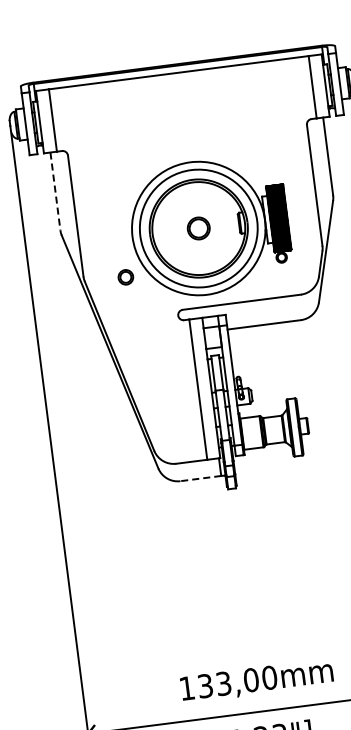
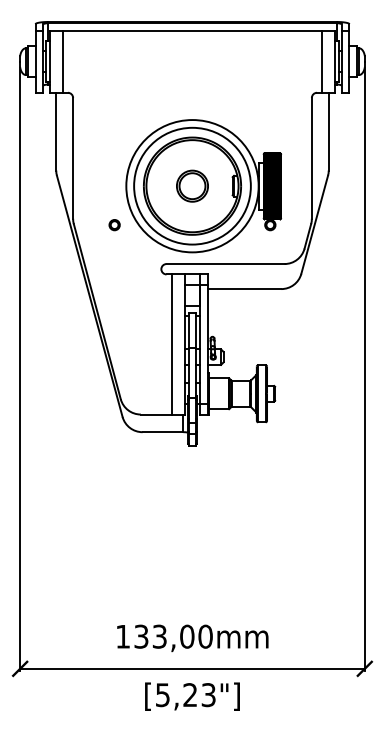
line: (55, 191) -> (56, 131), dashed -> solid
part: (198, 227) -> (192, 185), size x1.43
part: (125, 277) -> (114, 225), size x0.71
line: (200, 478) -> (162, 432), dashed -> solid

